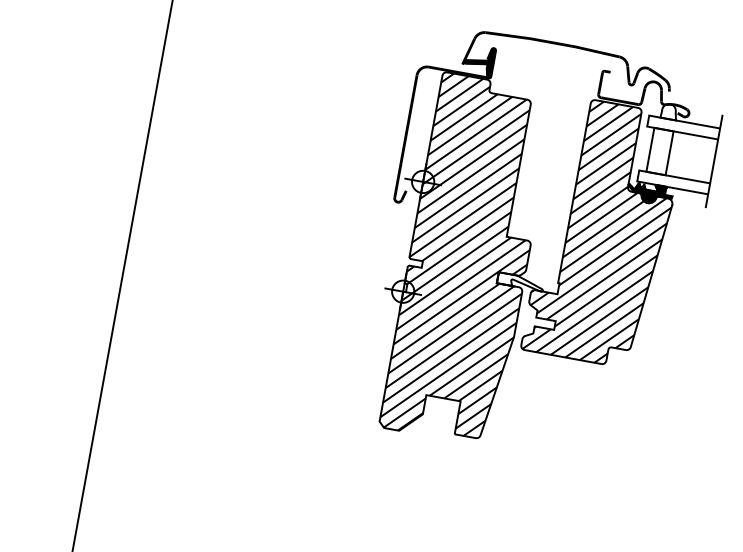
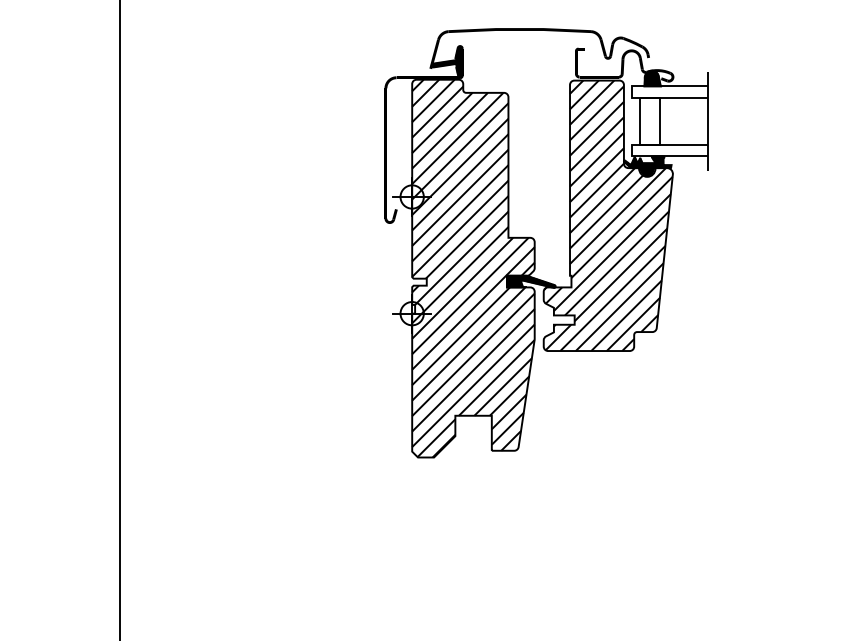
hatch: (669, 111) -> (652, 78), added
hatch: (520, 281) -> (530, 281), added

